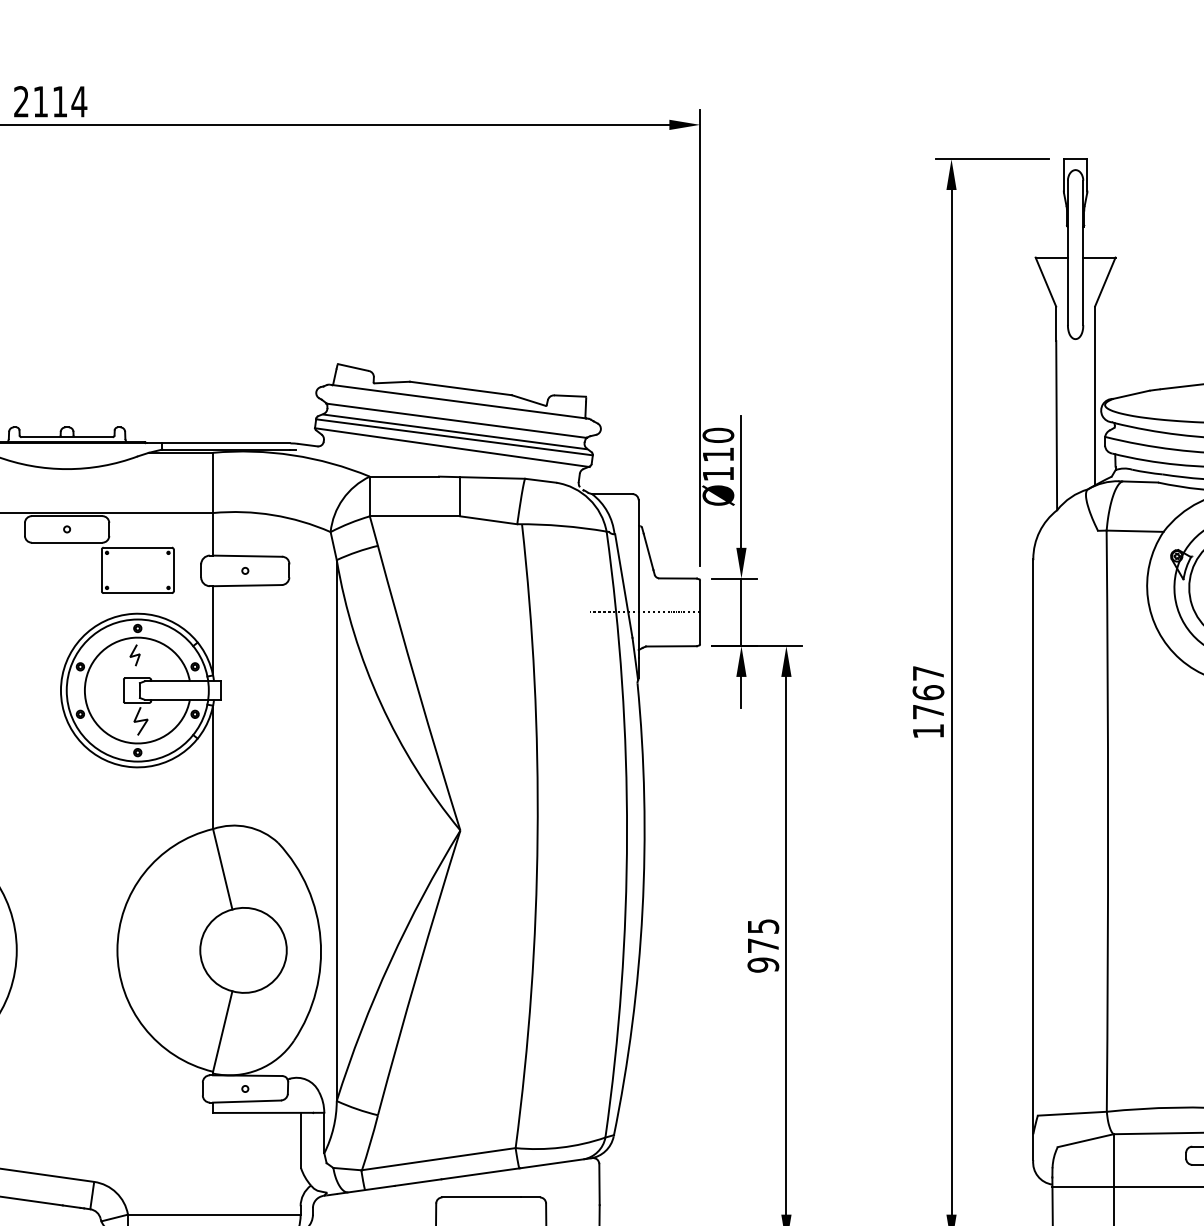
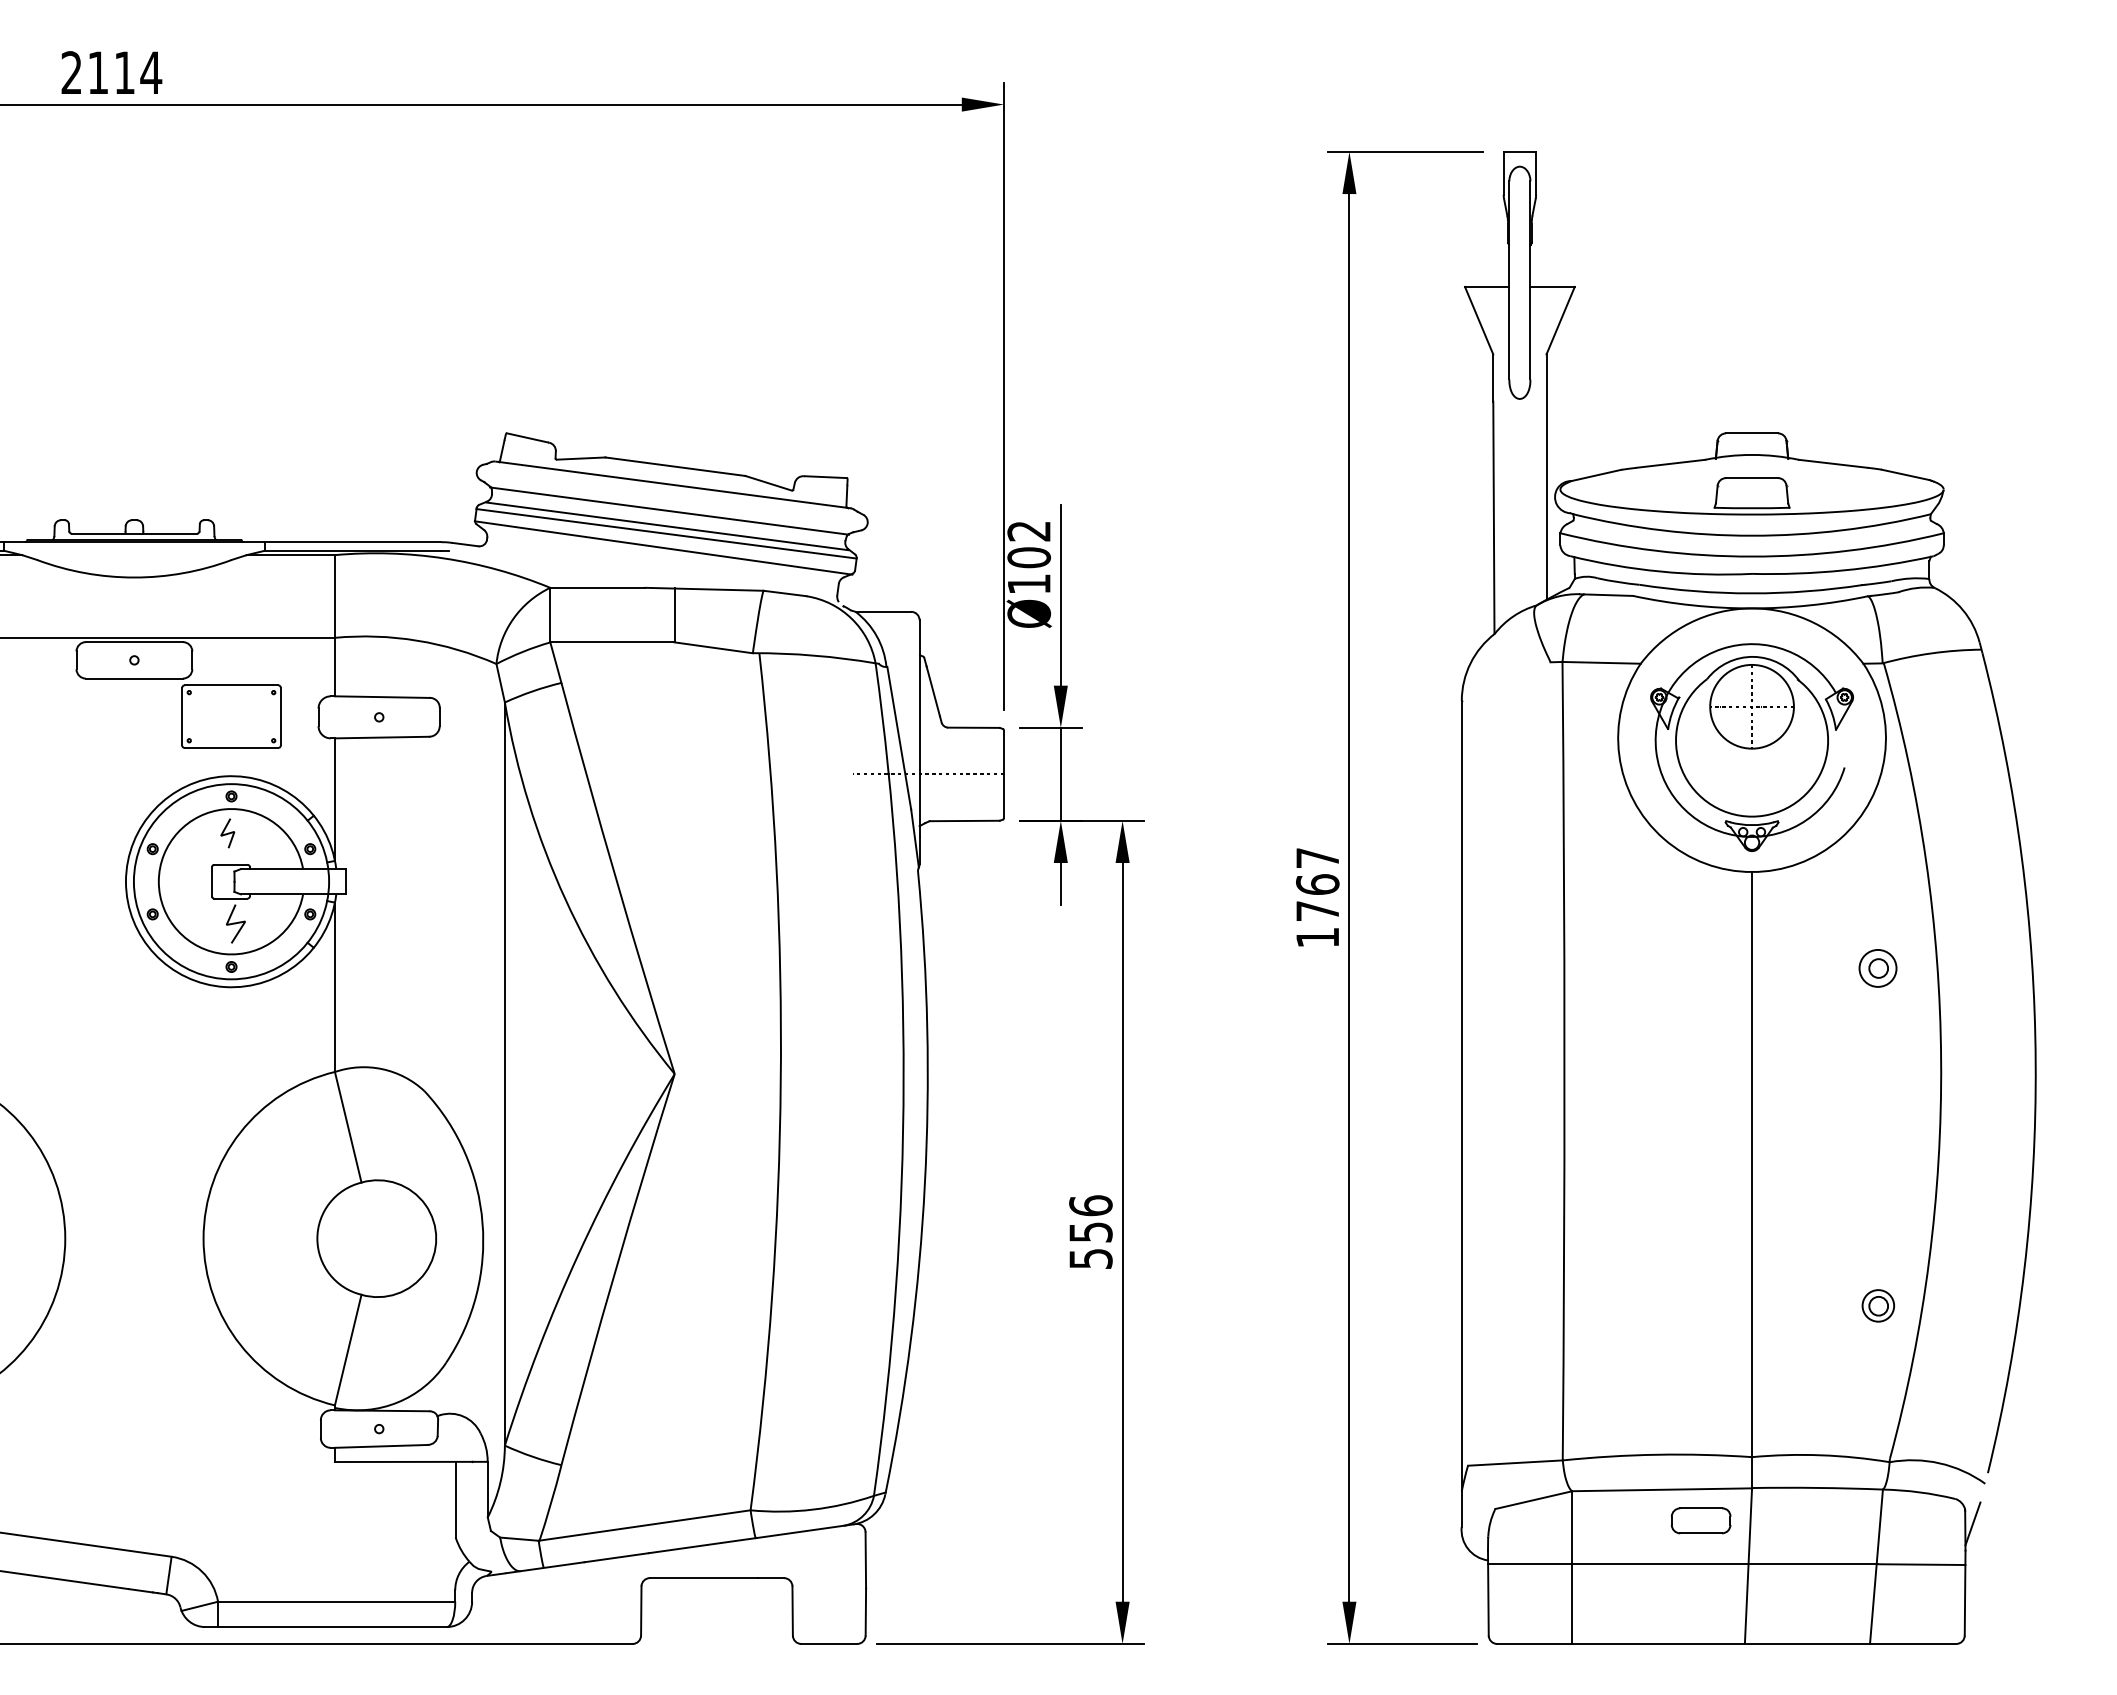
text: (718, 445) -> (1029, 544), Ø110 -> Ø102
text: (763, 945) -> (1090, 1232), 975 -> 556

